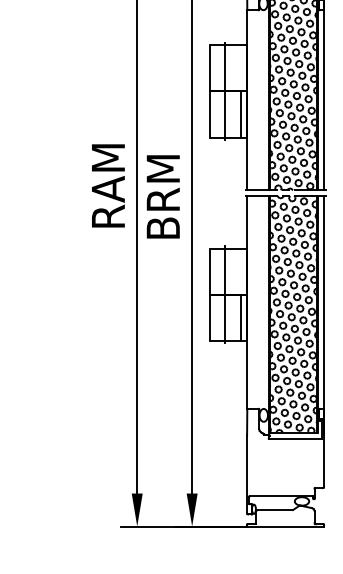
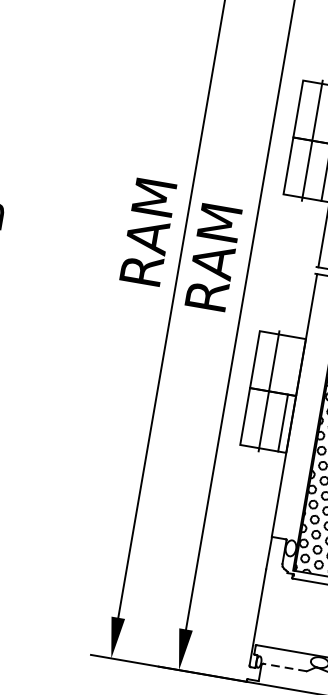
text: (162, 210) -> (209, 274), BRM -> RAM
line: (275, 510) -> (285, 668), solid -> dashed

